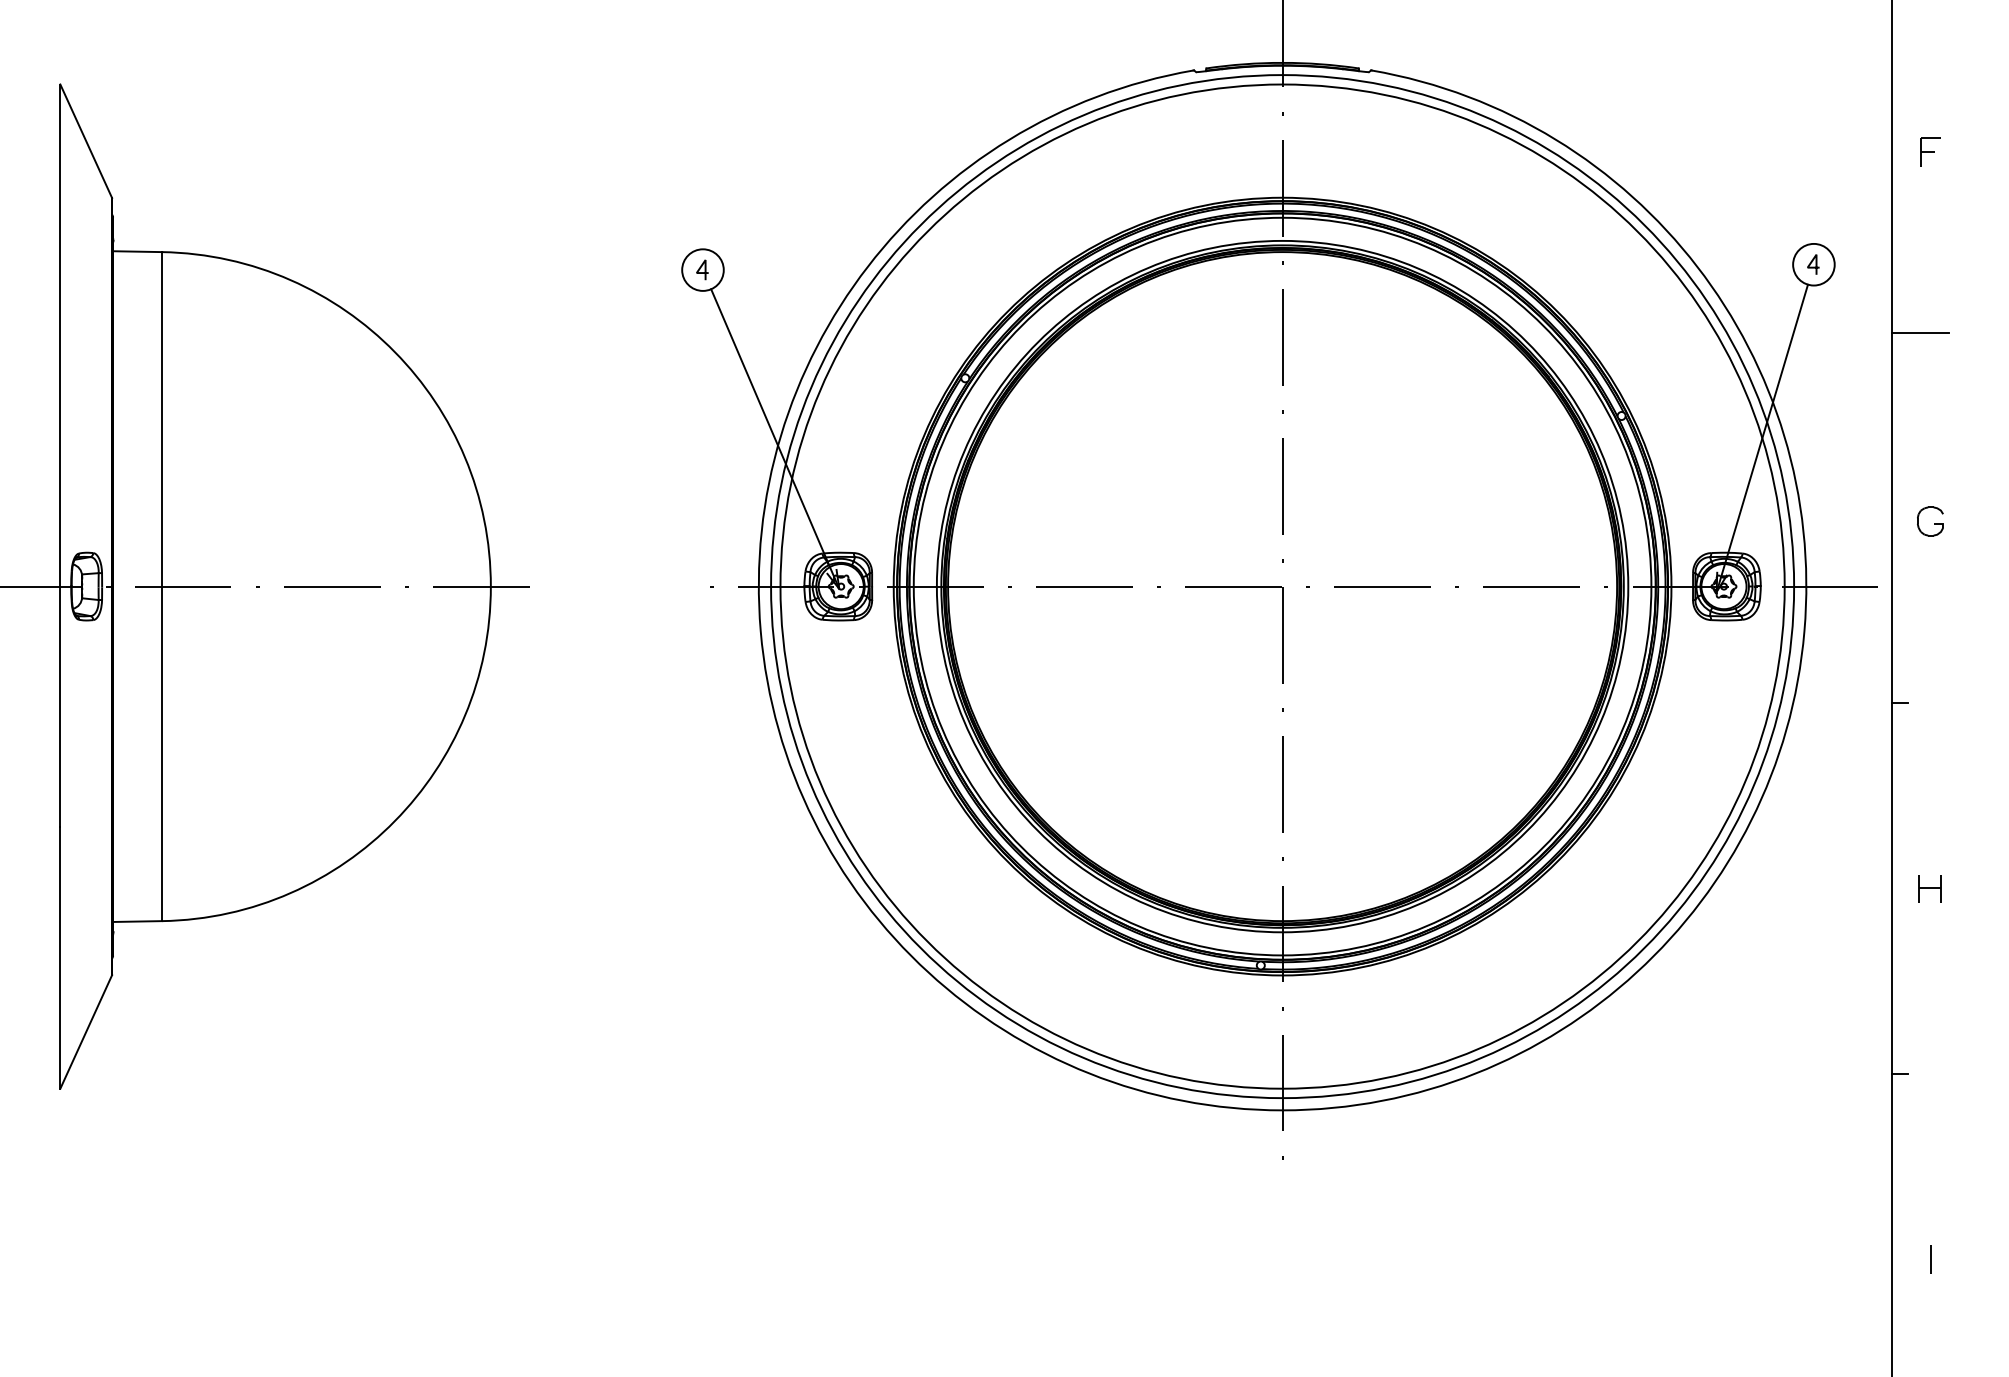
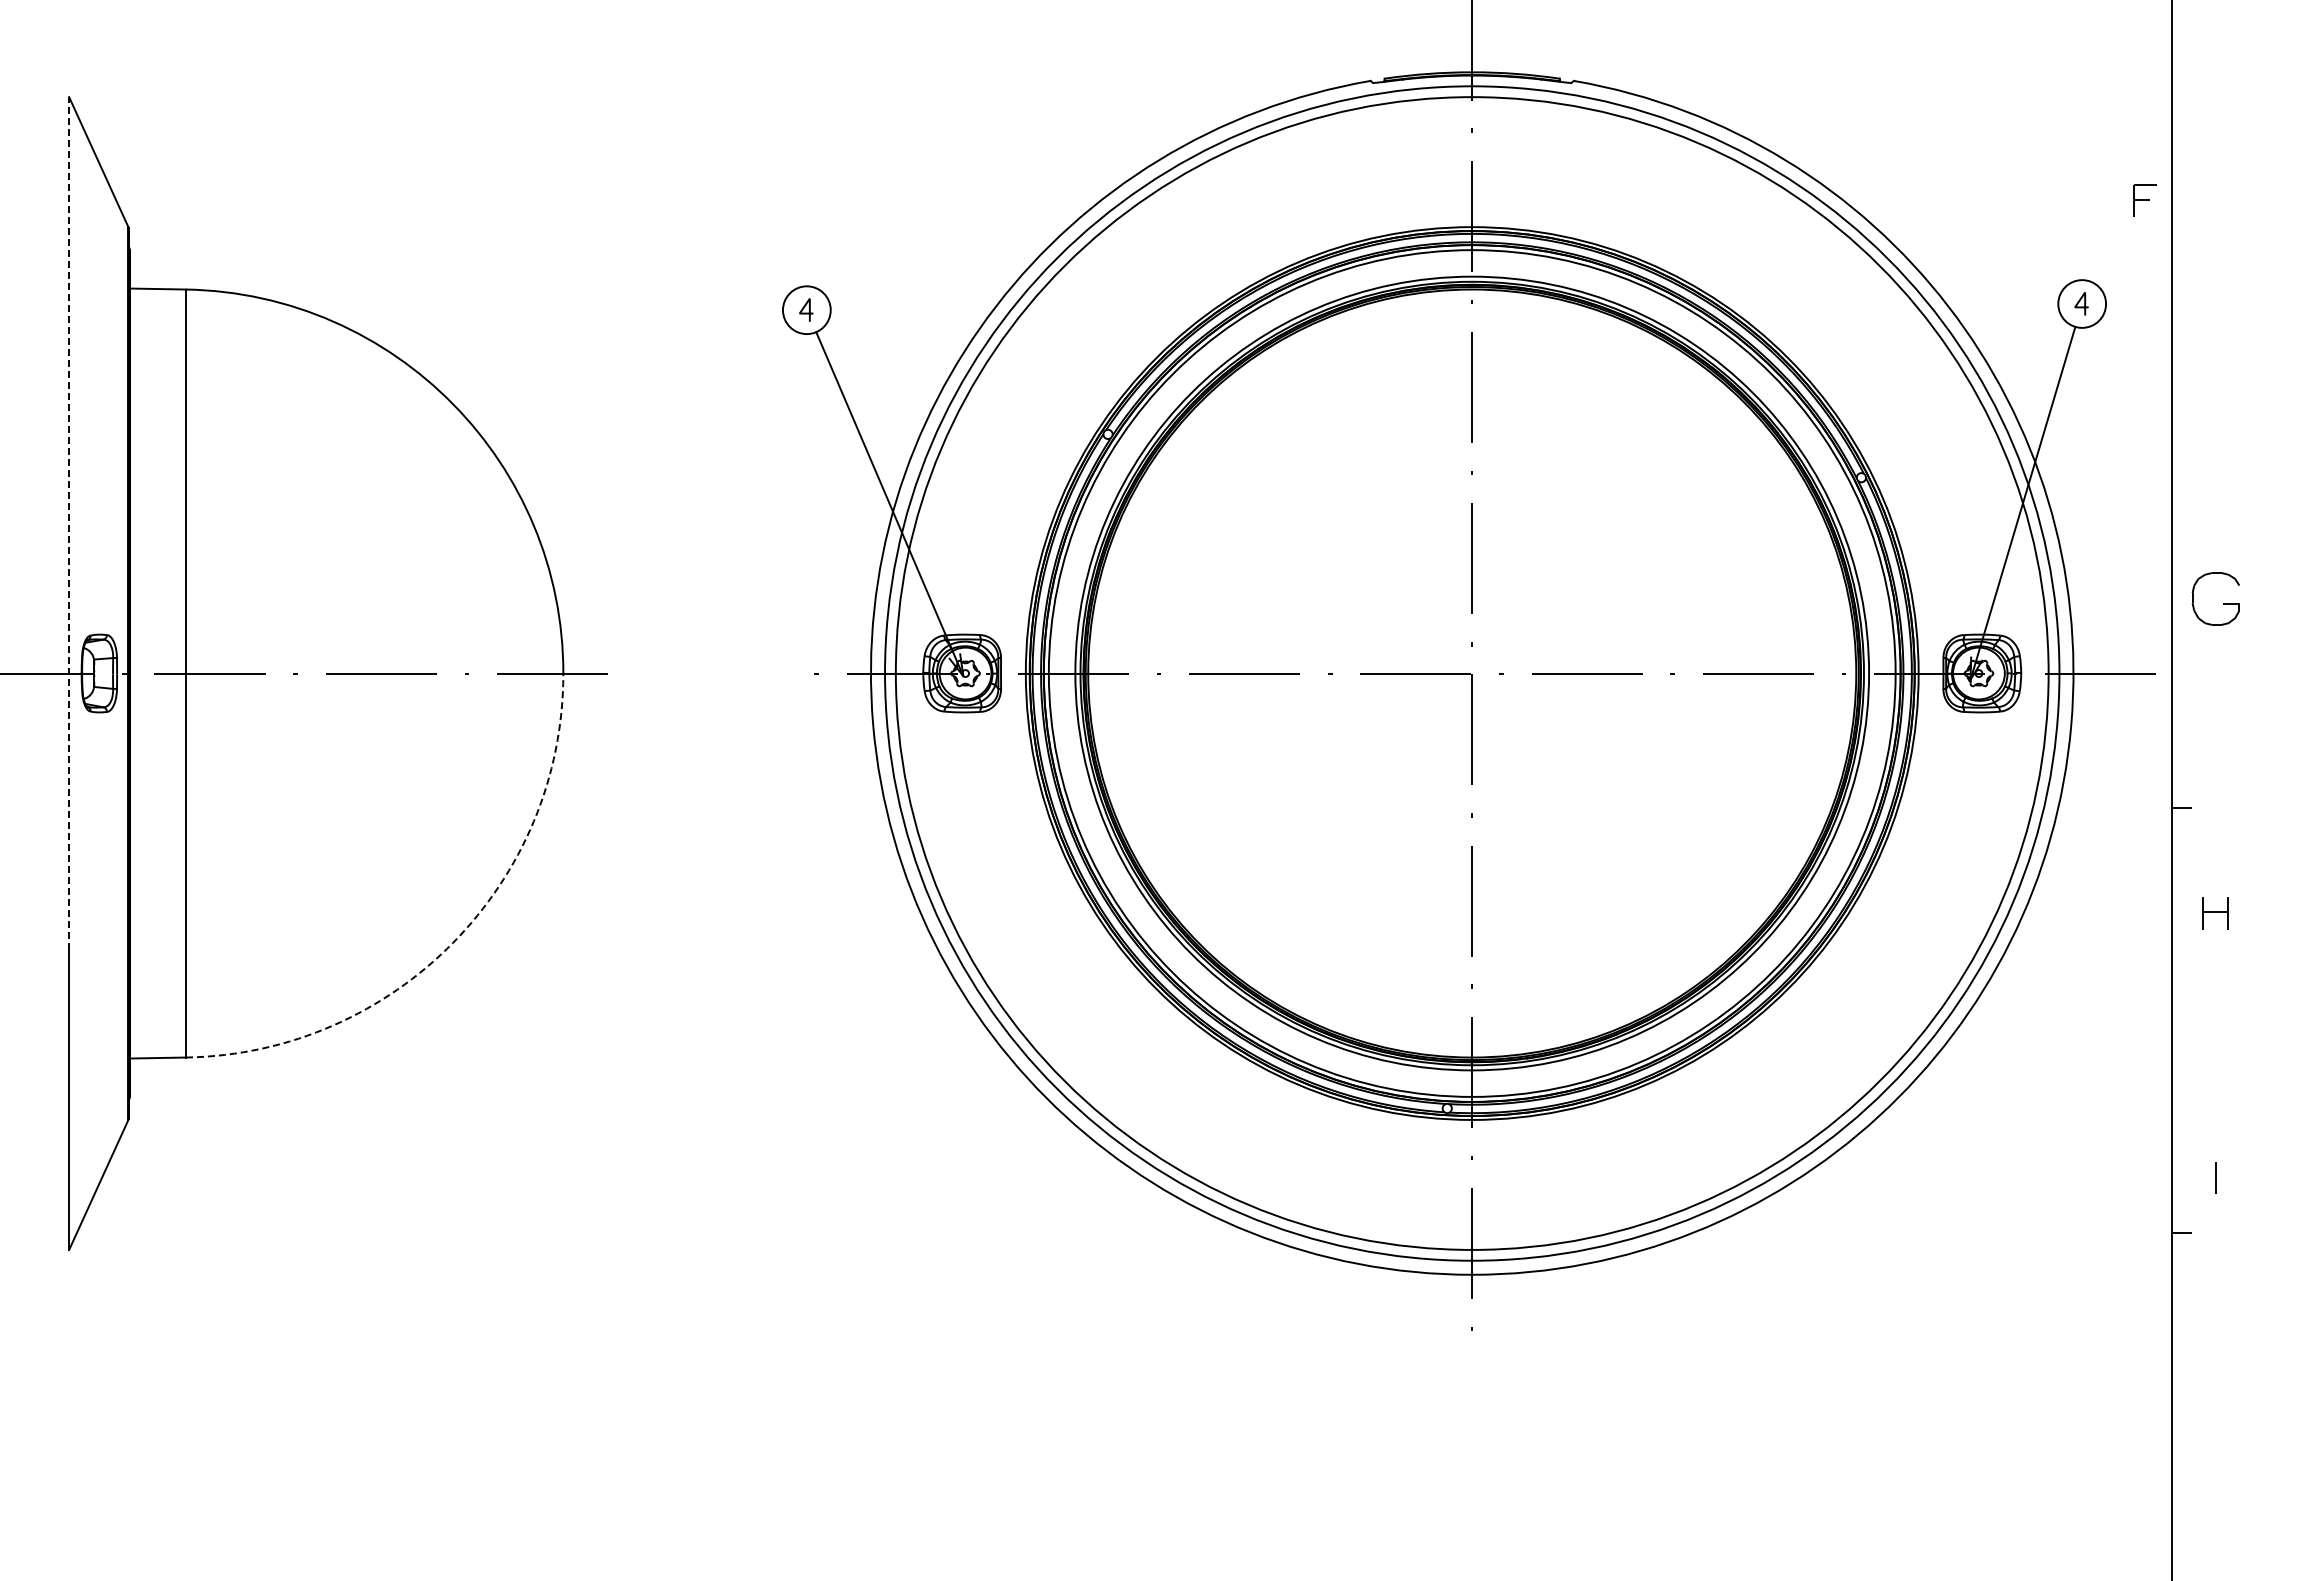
part: (1930, 151) -> (2144, 200), moved
line: (1920, 332) -> (2204, 381), removed
line: (60, 455) -> (69, 523), solid -> dashed
part: (1930, 521) -> (2215, 598), size x1.6
arc: (395, 820) -> (453, 942), solid -> dashed
part: (1930, 888) -> (2215, 913), moved
line: (1930, 1259) -> (2215, 1177), moved

